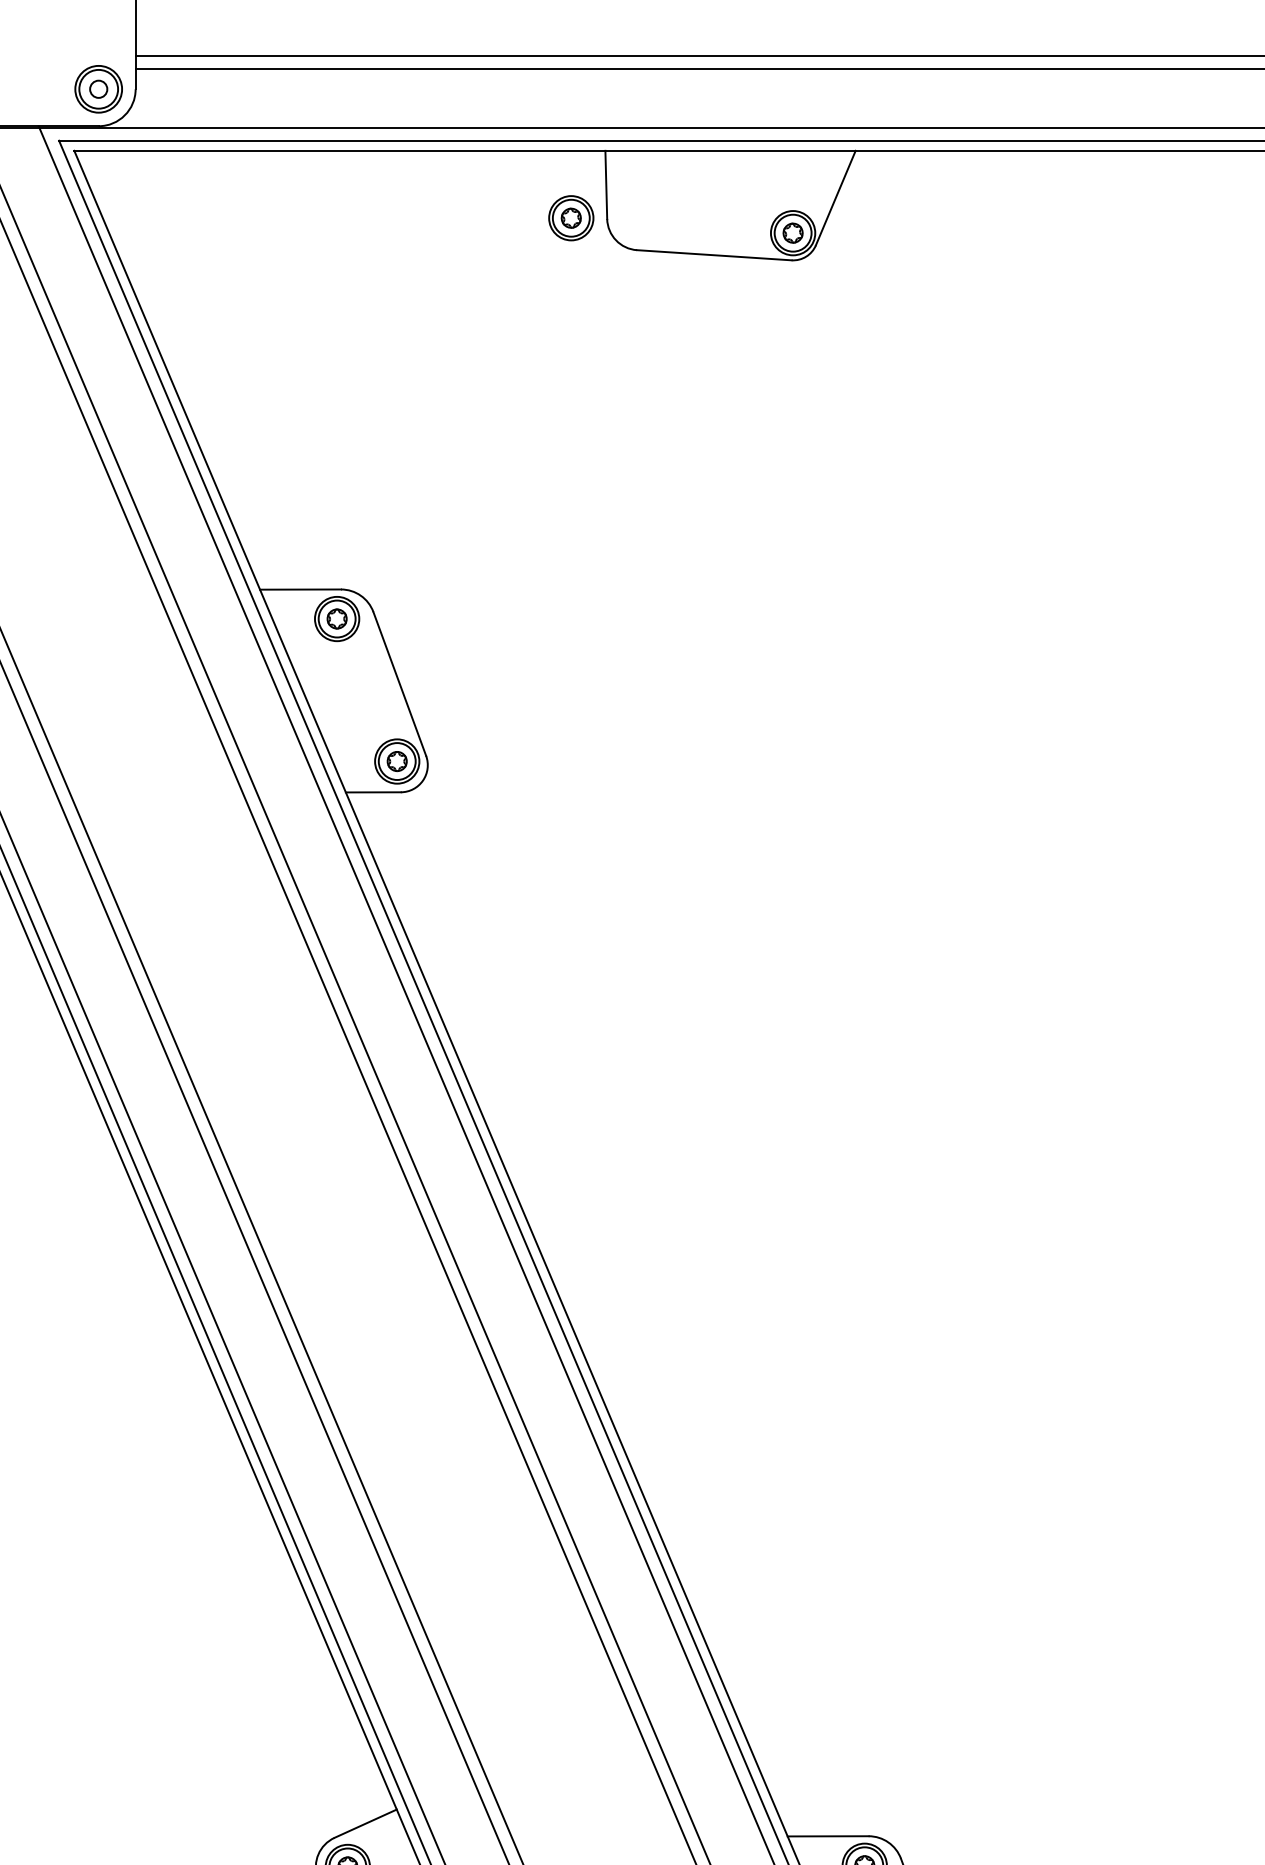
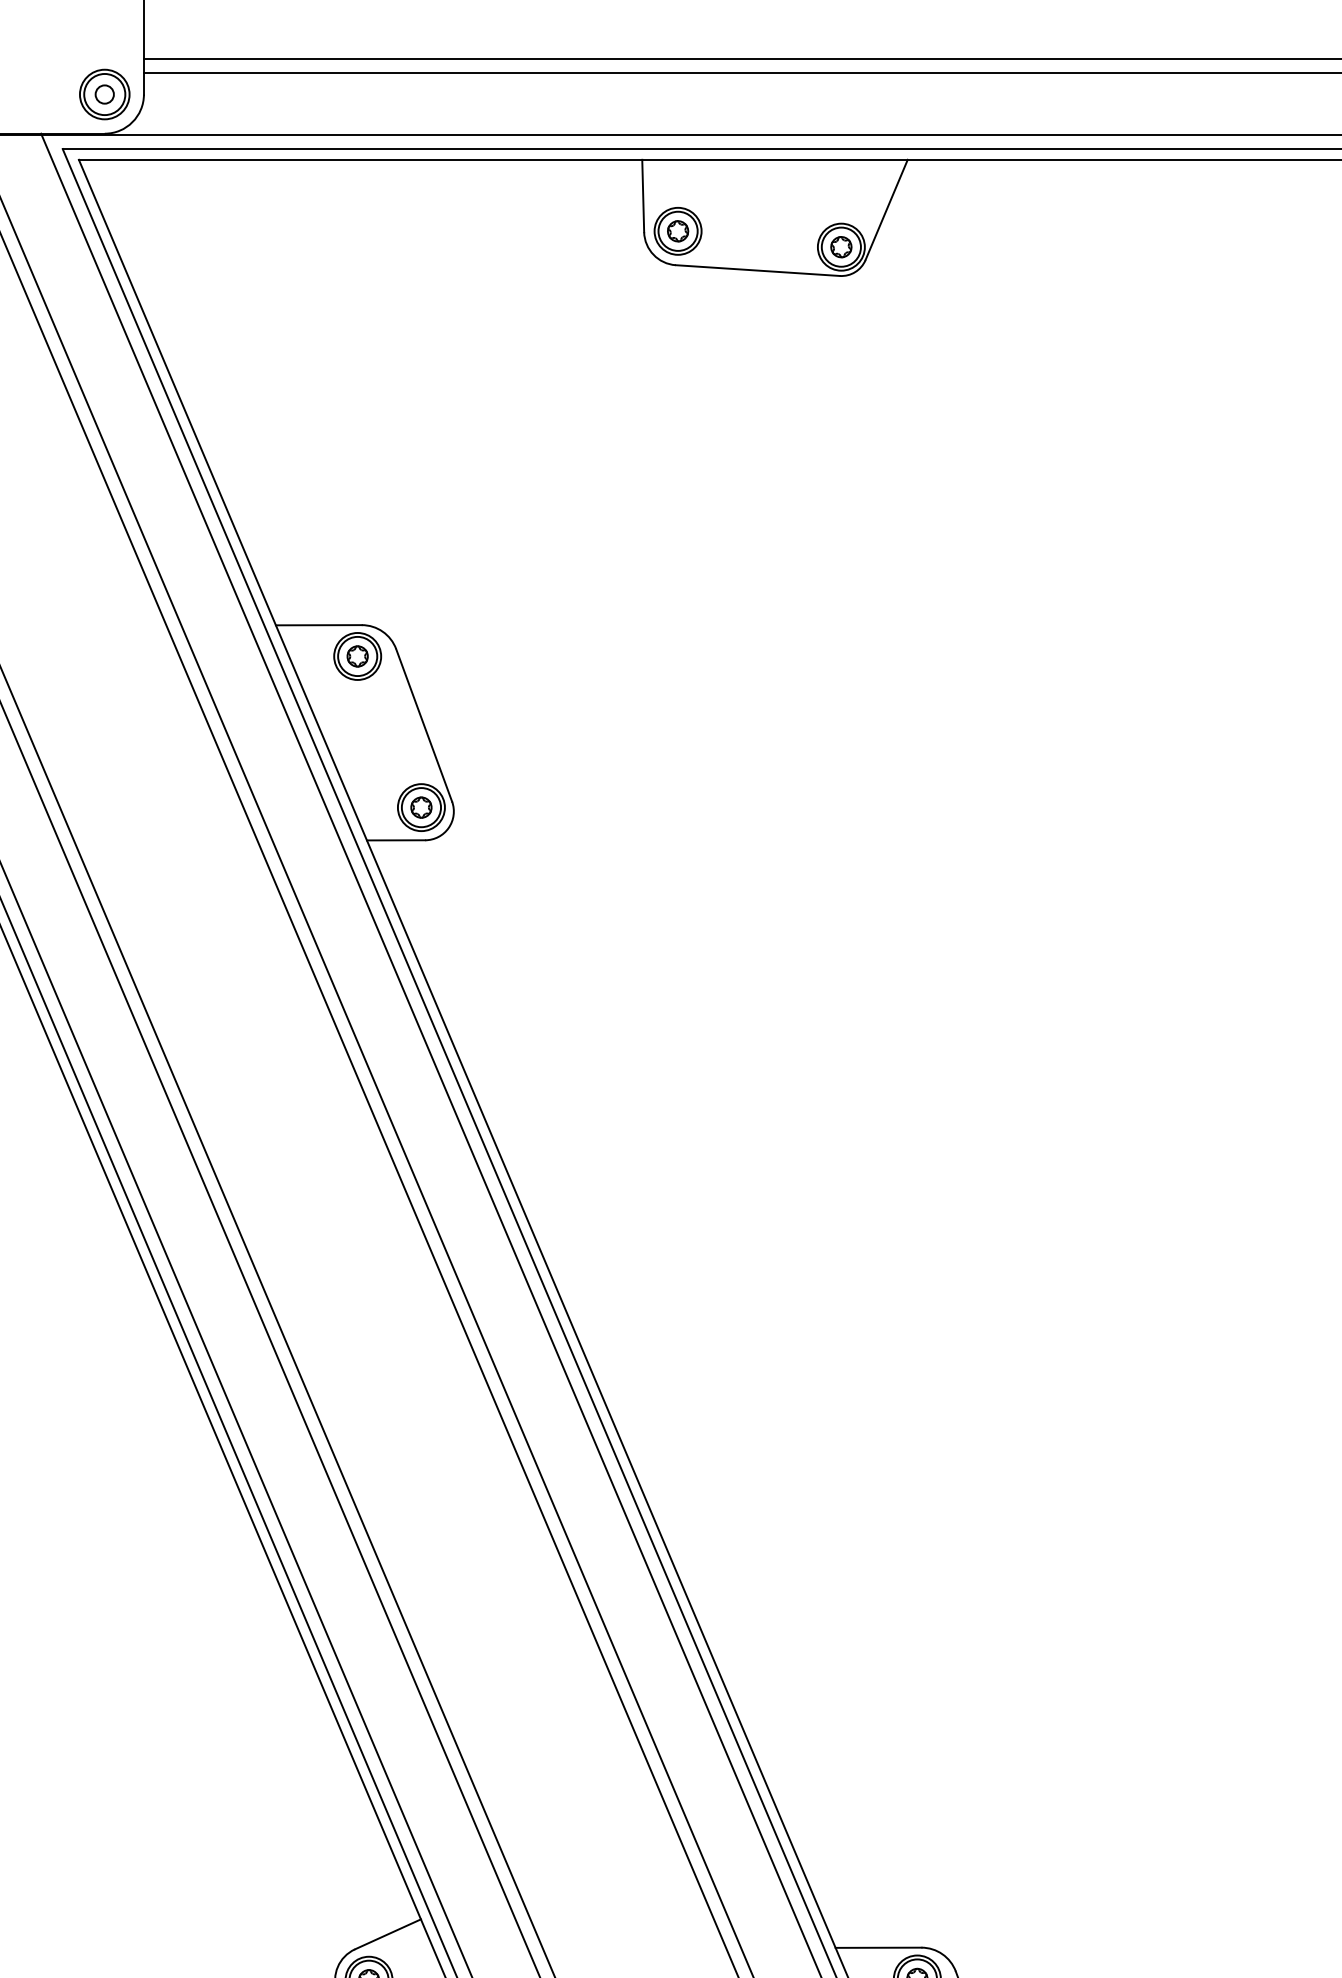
part: (570, 218) -> (677, 231), moved

